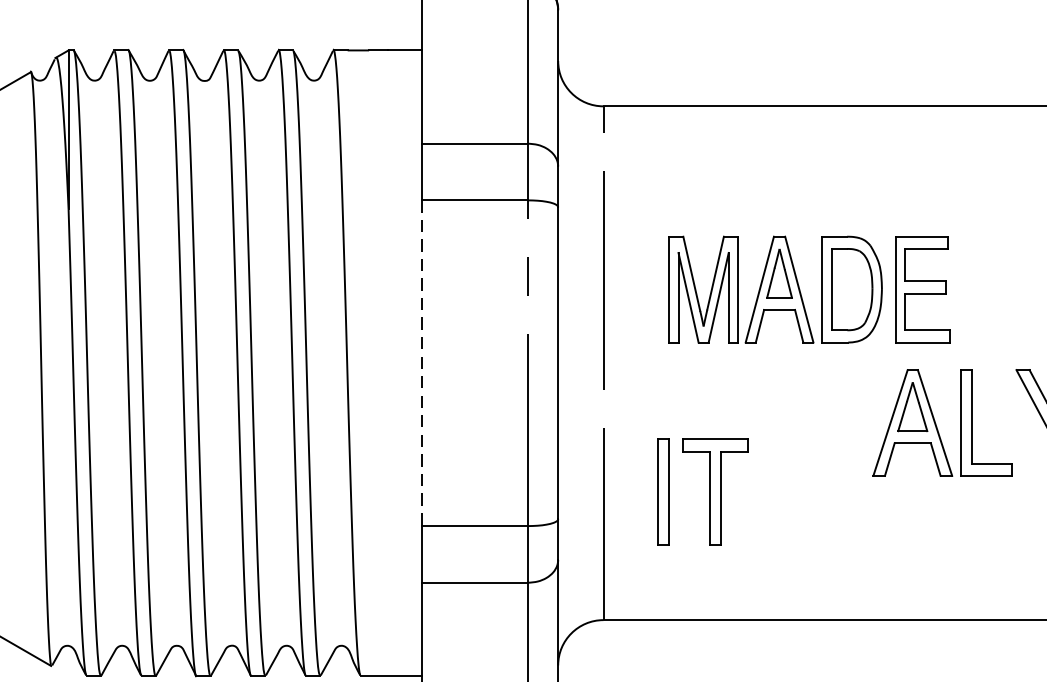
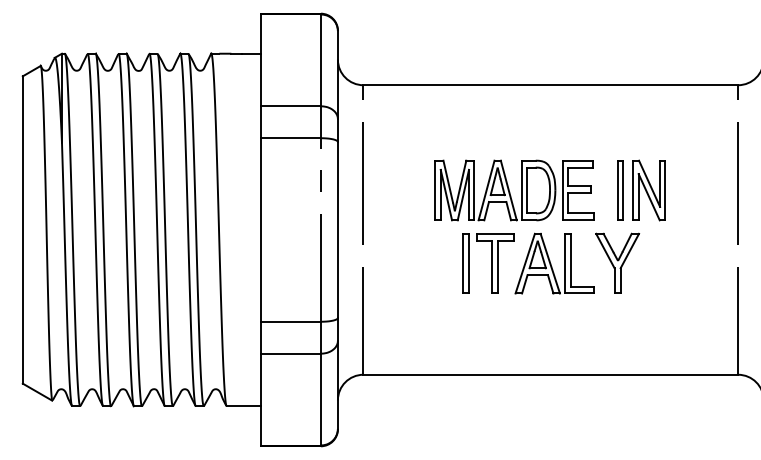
part: (809, 289) -> (514, 190), moved
line: (422, 364) -> (261, 230), dashed -> solid
part: (702, 491) -> (488, 263), moved

